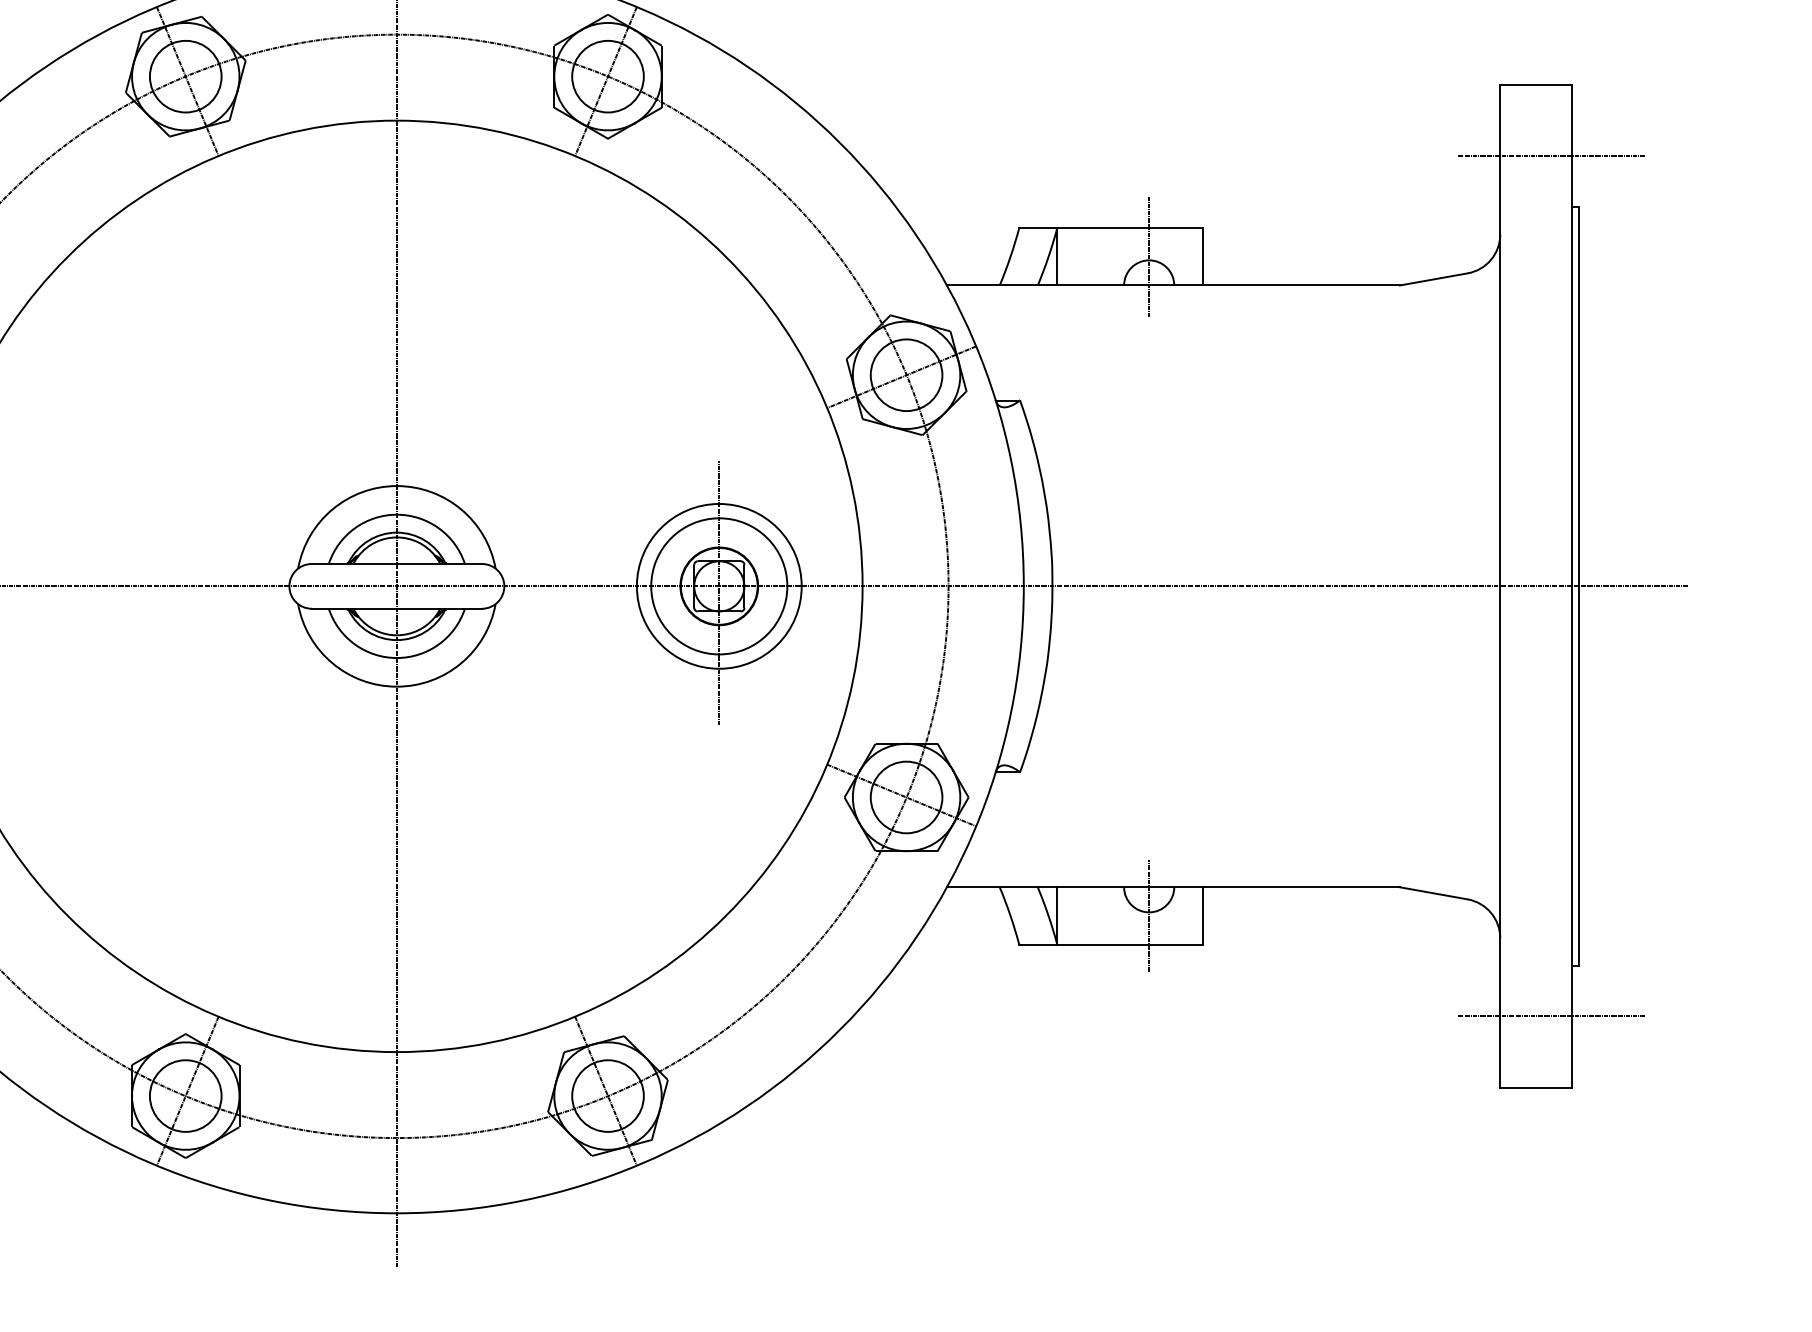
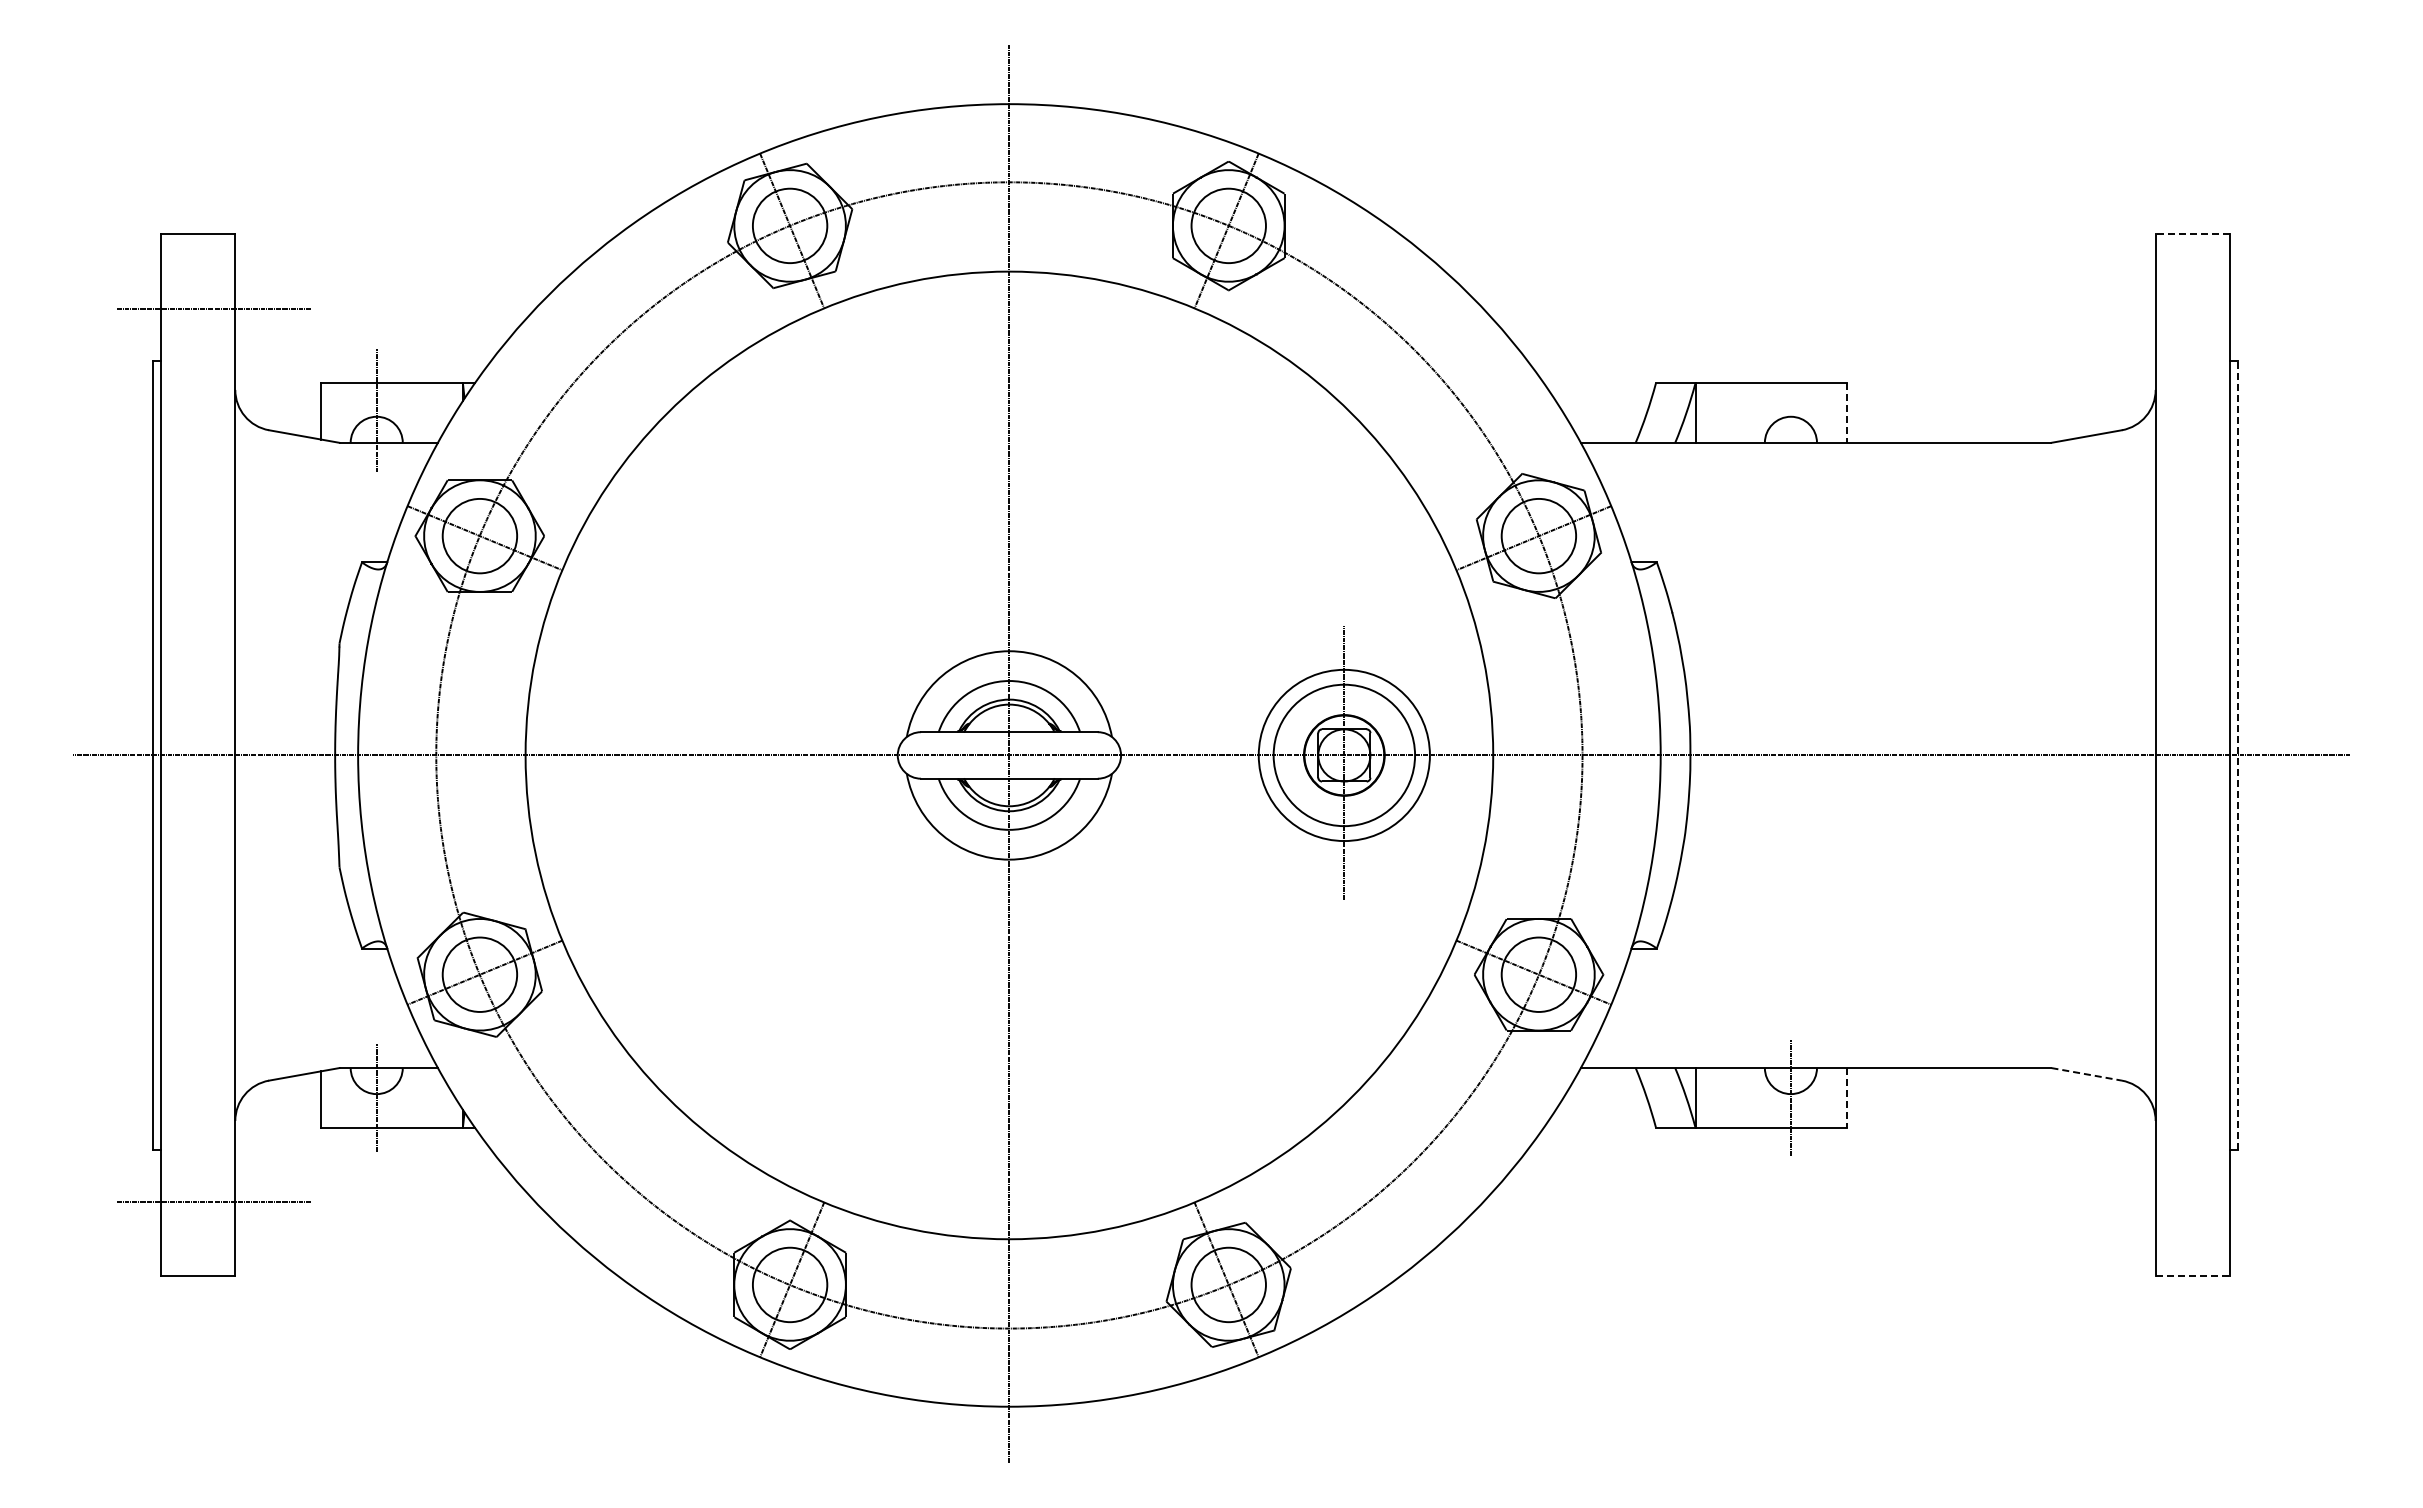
line: (1535, 84) -> (2192, 234), solid -> dashed
line: (1551, 156) -> (2208, 308), removed
line: (1148, 256) -> (1790, 412), removed
line: (1202, 257) -> (1846, 413), solid -> dashed
line: (1579, 585) -> (2237, 754), solid -> dashed
line: (1433, 893) -> (2086, 1074), solid -> dashed
line: (1202, 915) -> (1846, 1097), solid -> dashed
line: (1551, 1016) -> (2208, 1202), removed
line: (1536, 1087) -> (2193, 1276), solid -> dashed

